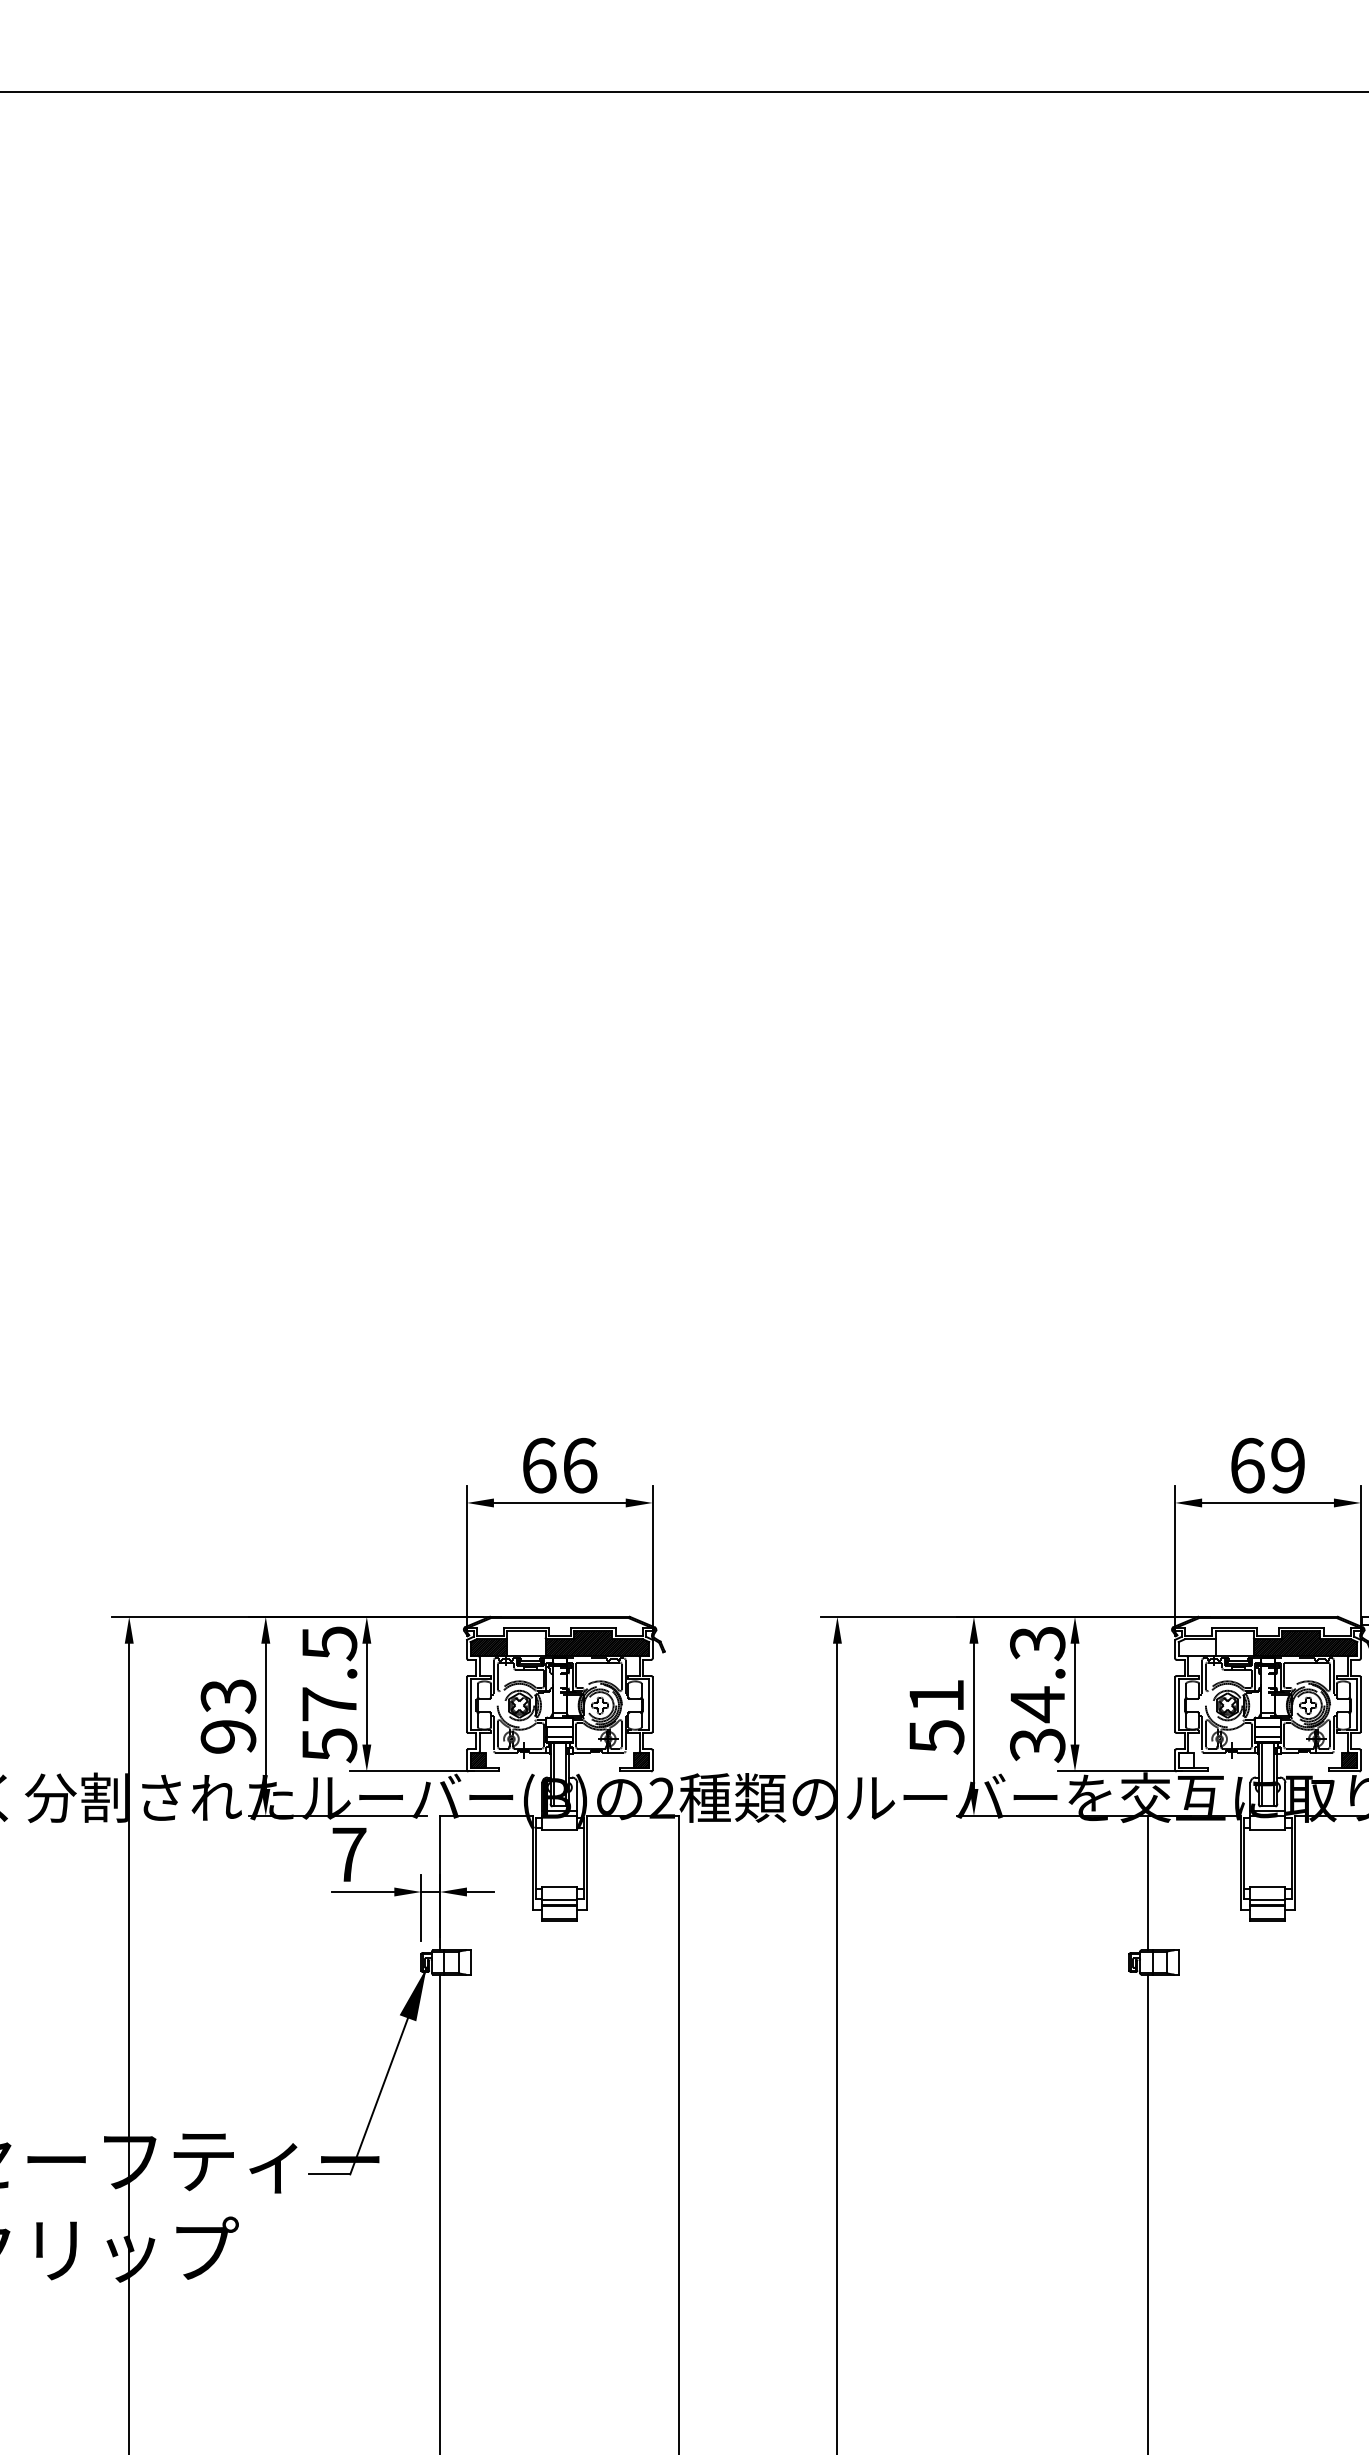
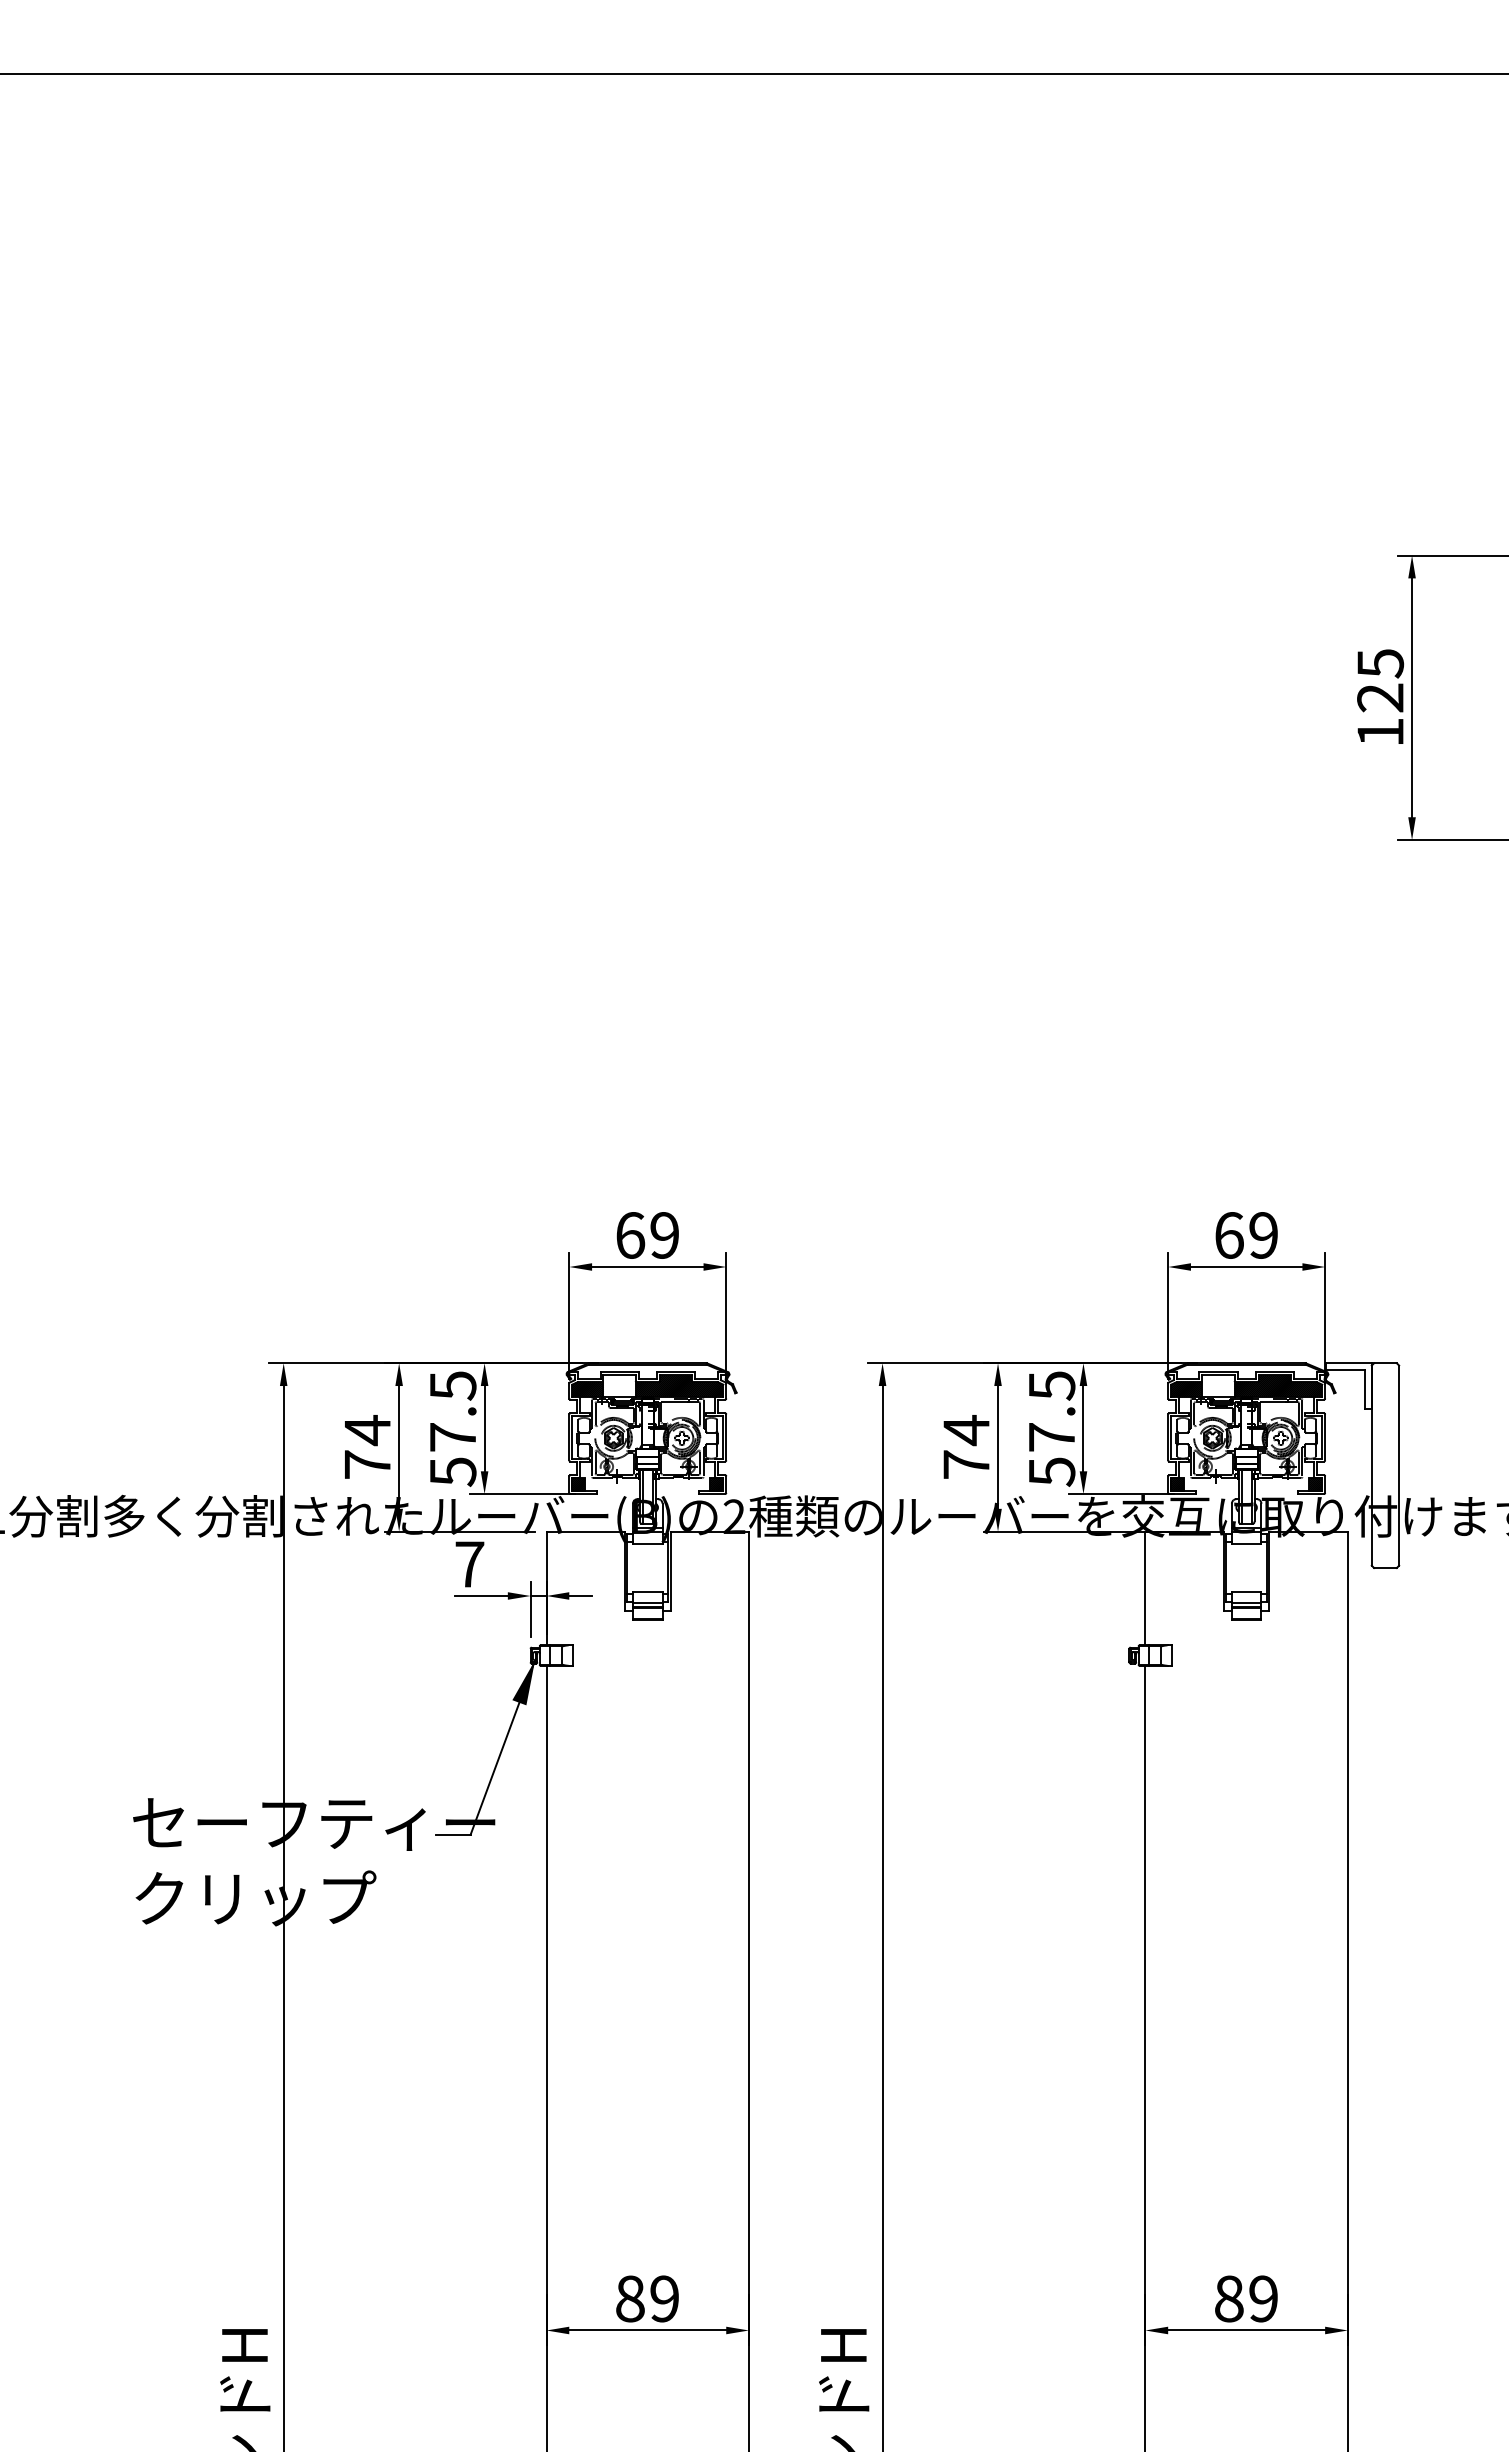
text: (579, 1465) -> (664, 1235), 66 -> 69
hatch: (1196, 1647) -> (1186, 1389), added
text: (1037, 1693) -> (1051, 1428), 34.3 -> 57.5
text: (228, 1716) -> (367, 1447), 93 -> 74
text: (936, 1716) -> (966, 1447), 51 -> 74
hatch: (1186, 1760) -> (1177, 1484), added

